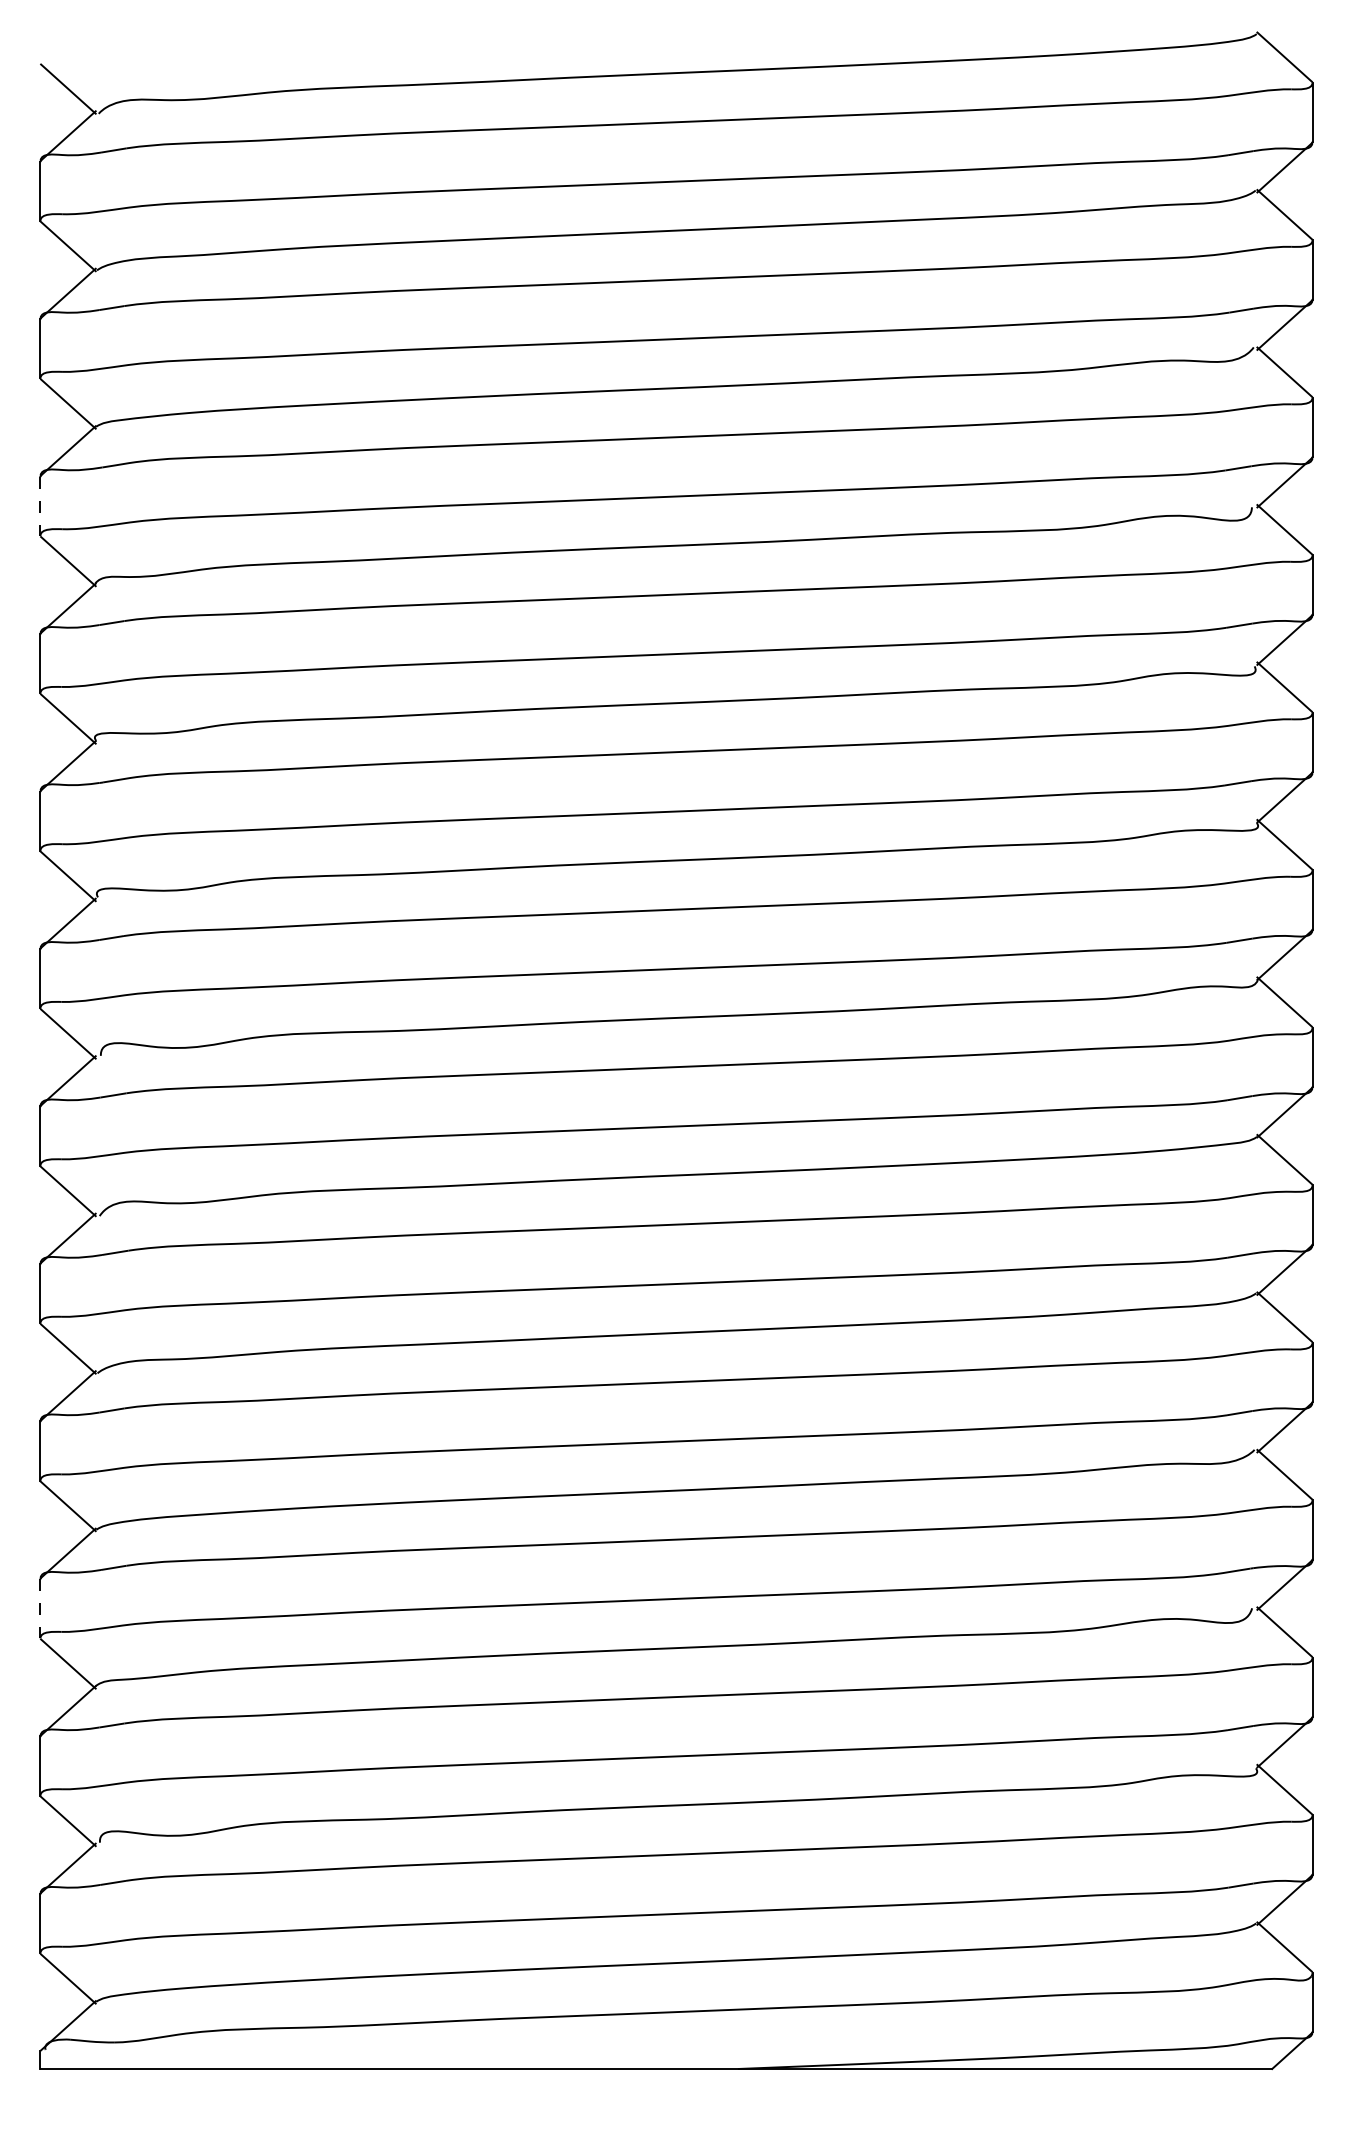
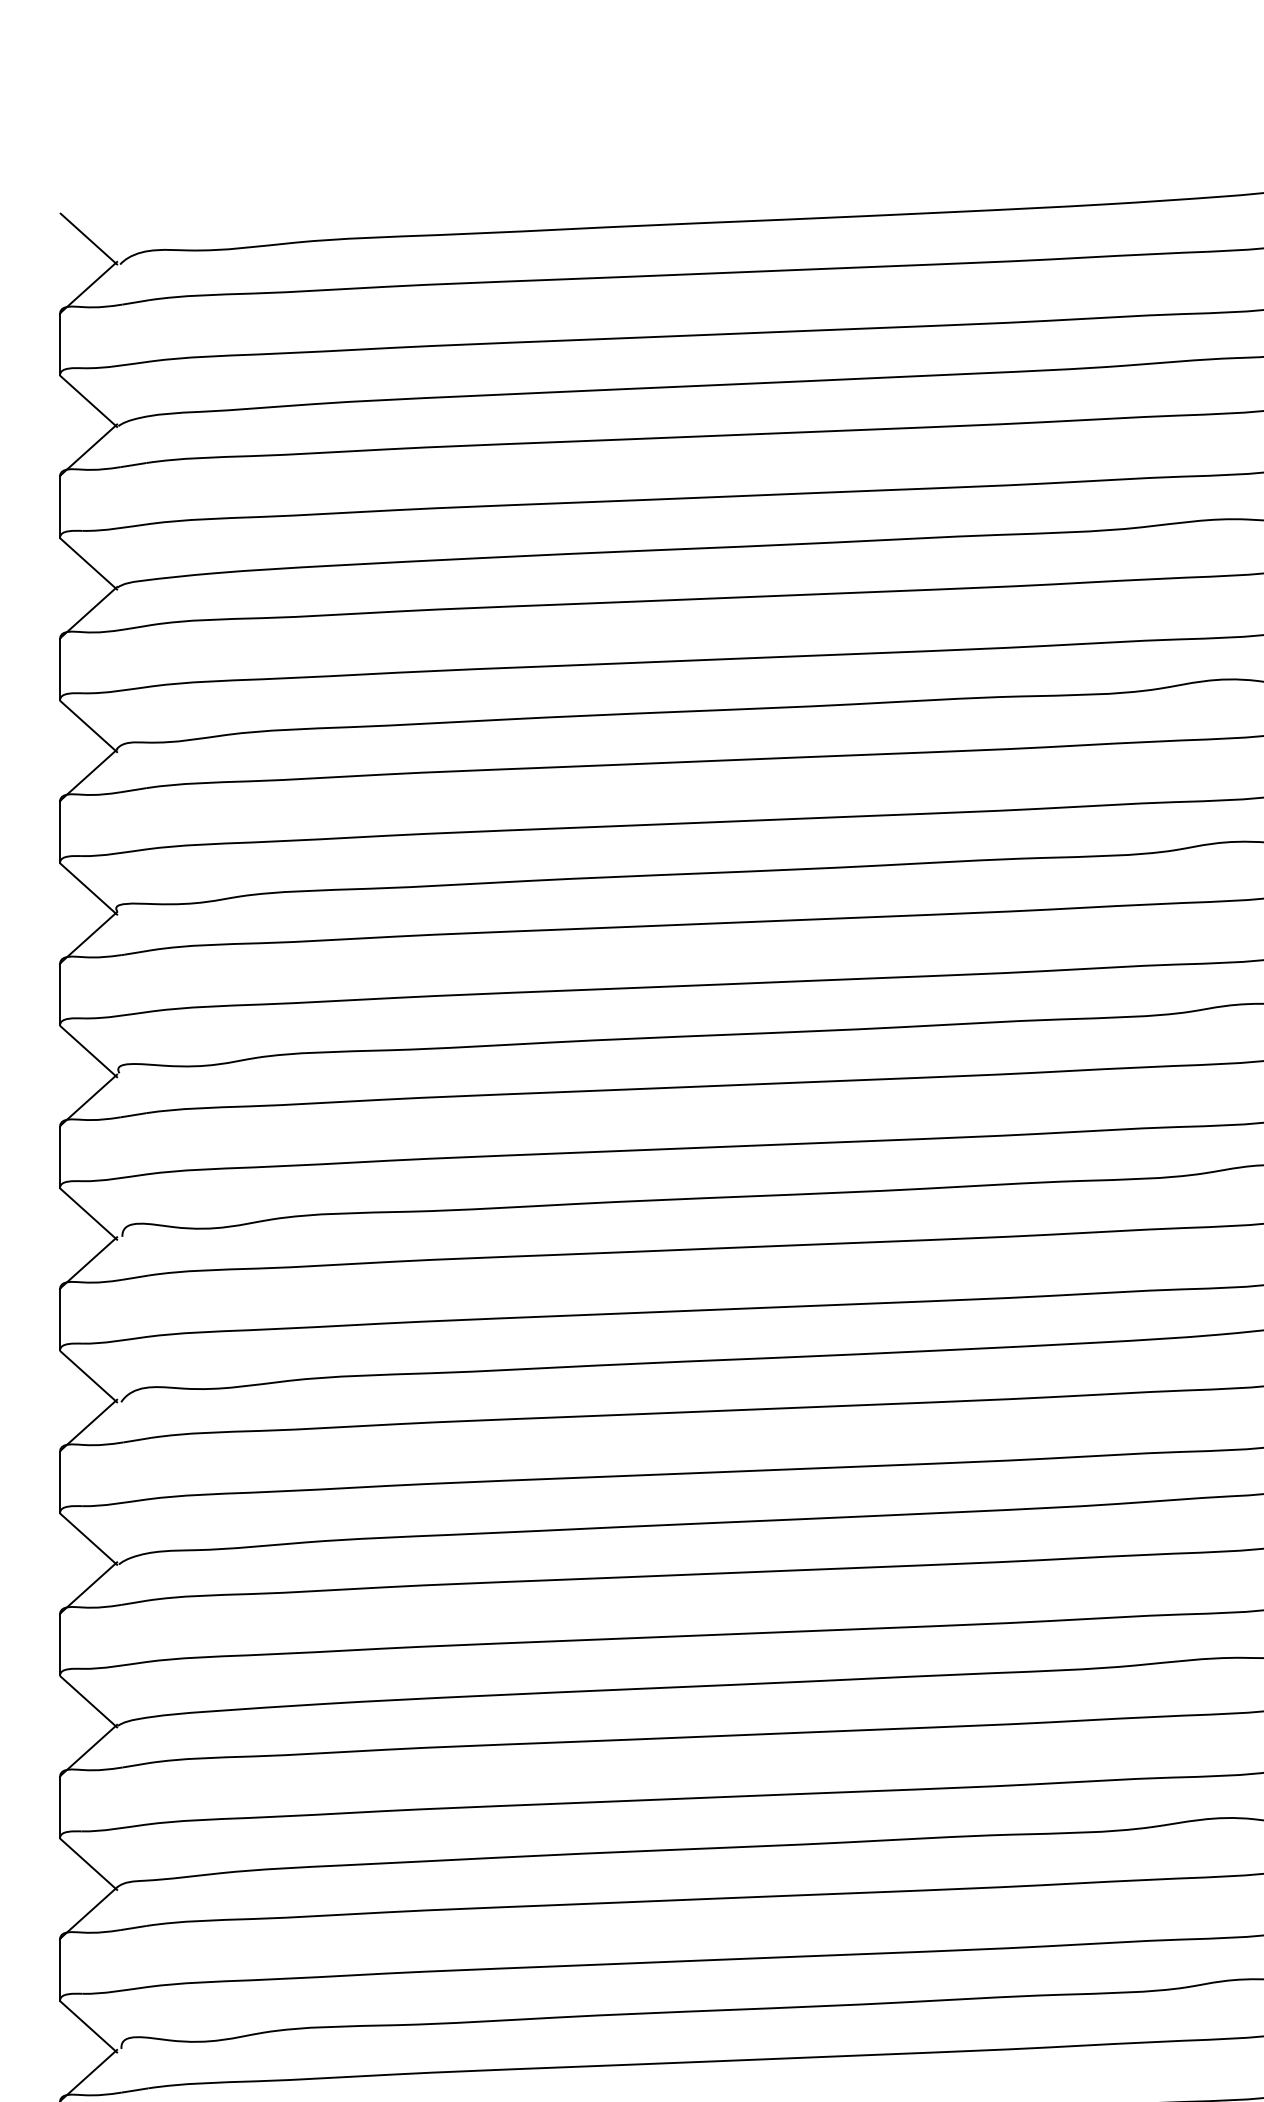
line: (40, 506) -> (60, 669), dashed -> solid
line: (40, 1608) -> (60, 1807), dashed -> solid

